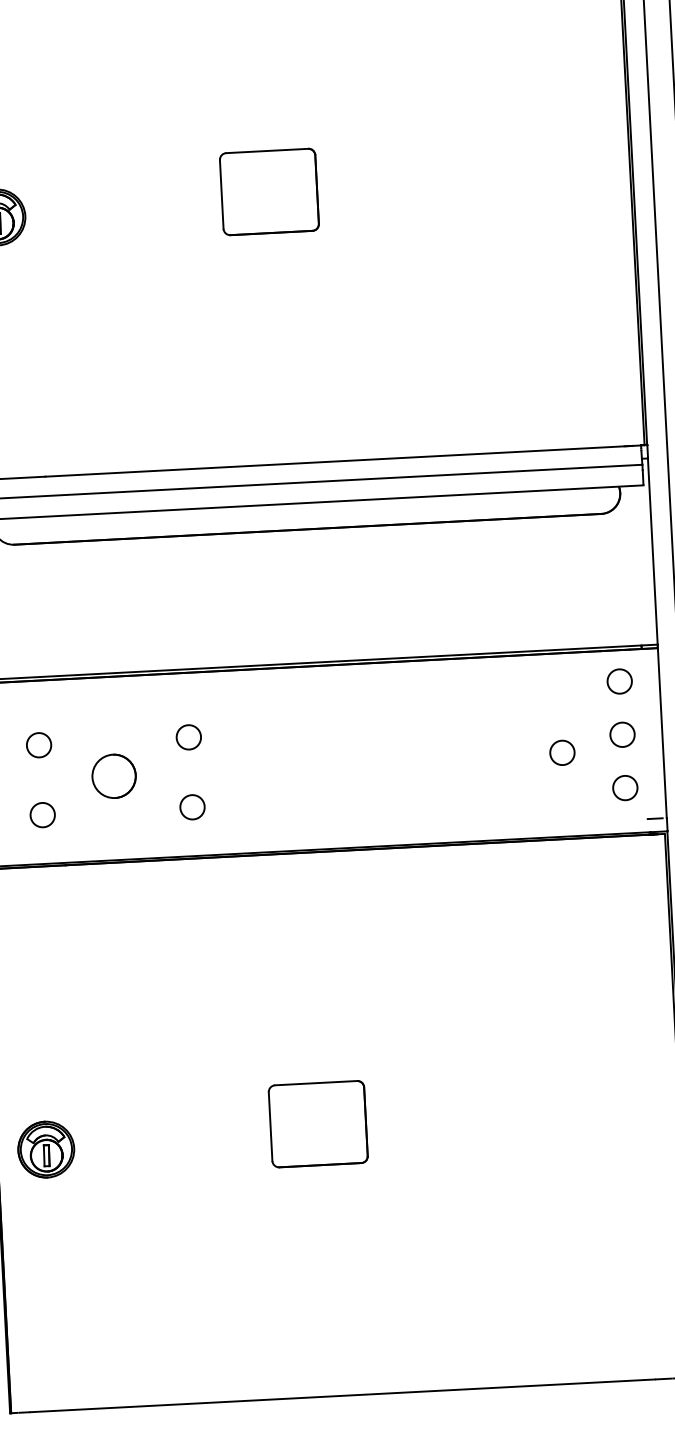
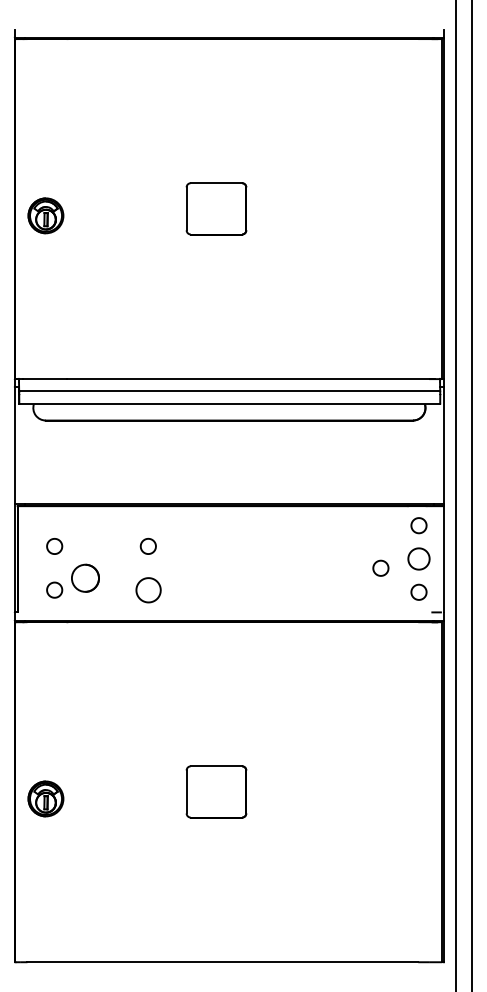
part: (621, 734) -> (418, 558), size x1.4
part: (114, 775) -> (85, 577), moved
part: (191, 806) -> (147, 589), size x1.6

